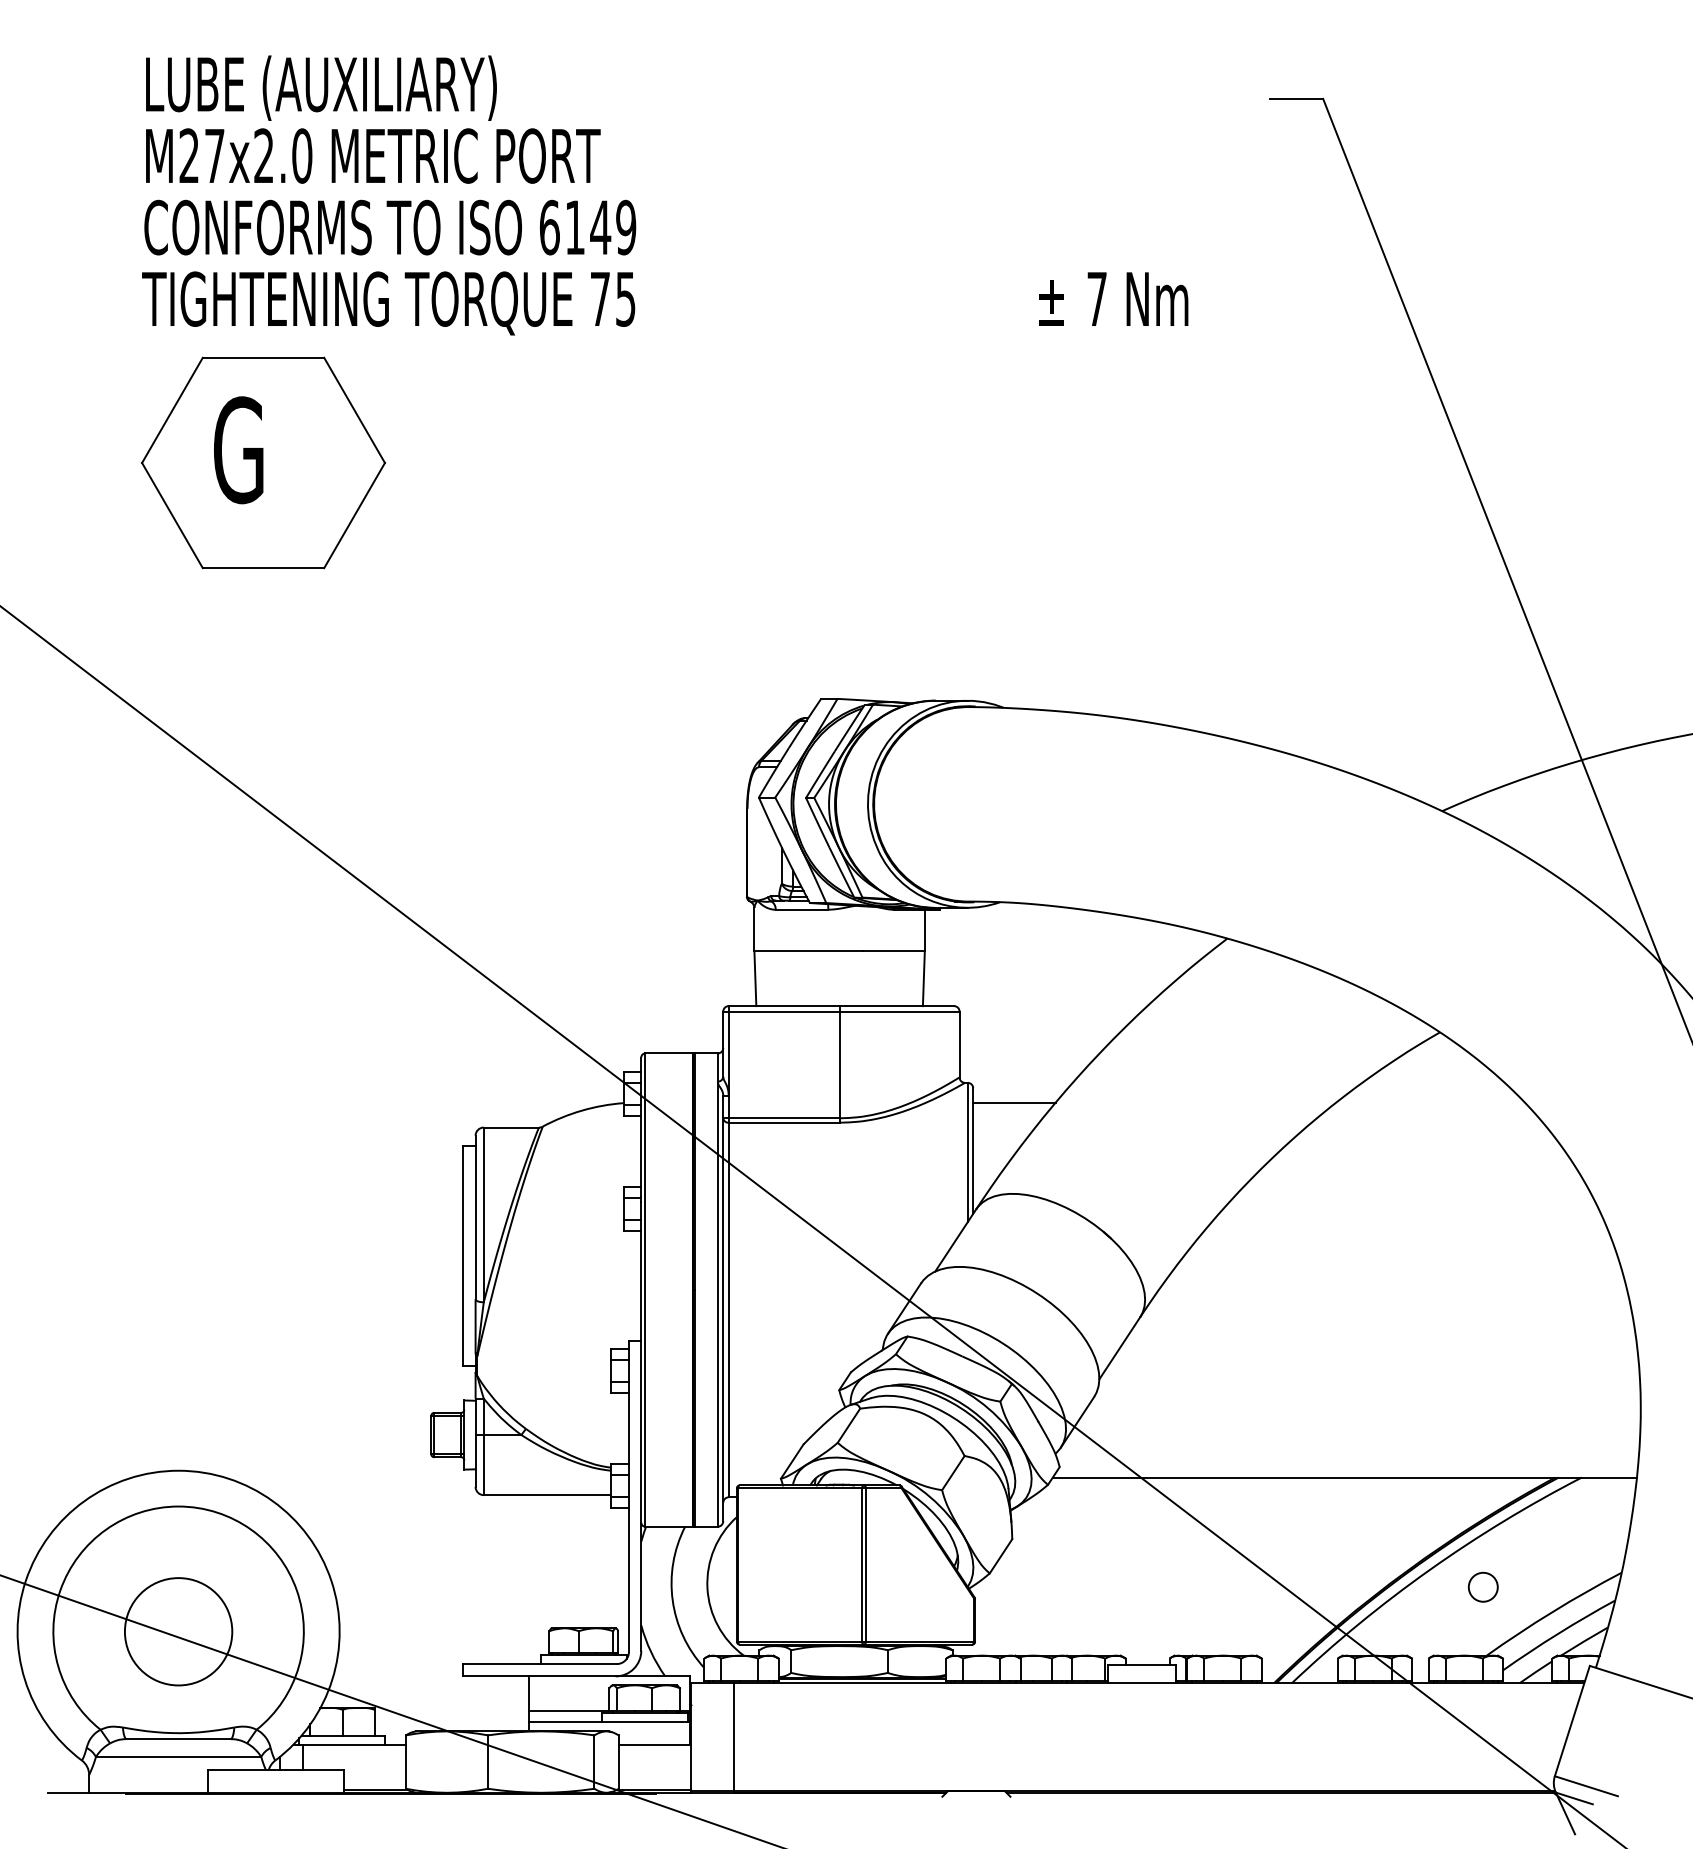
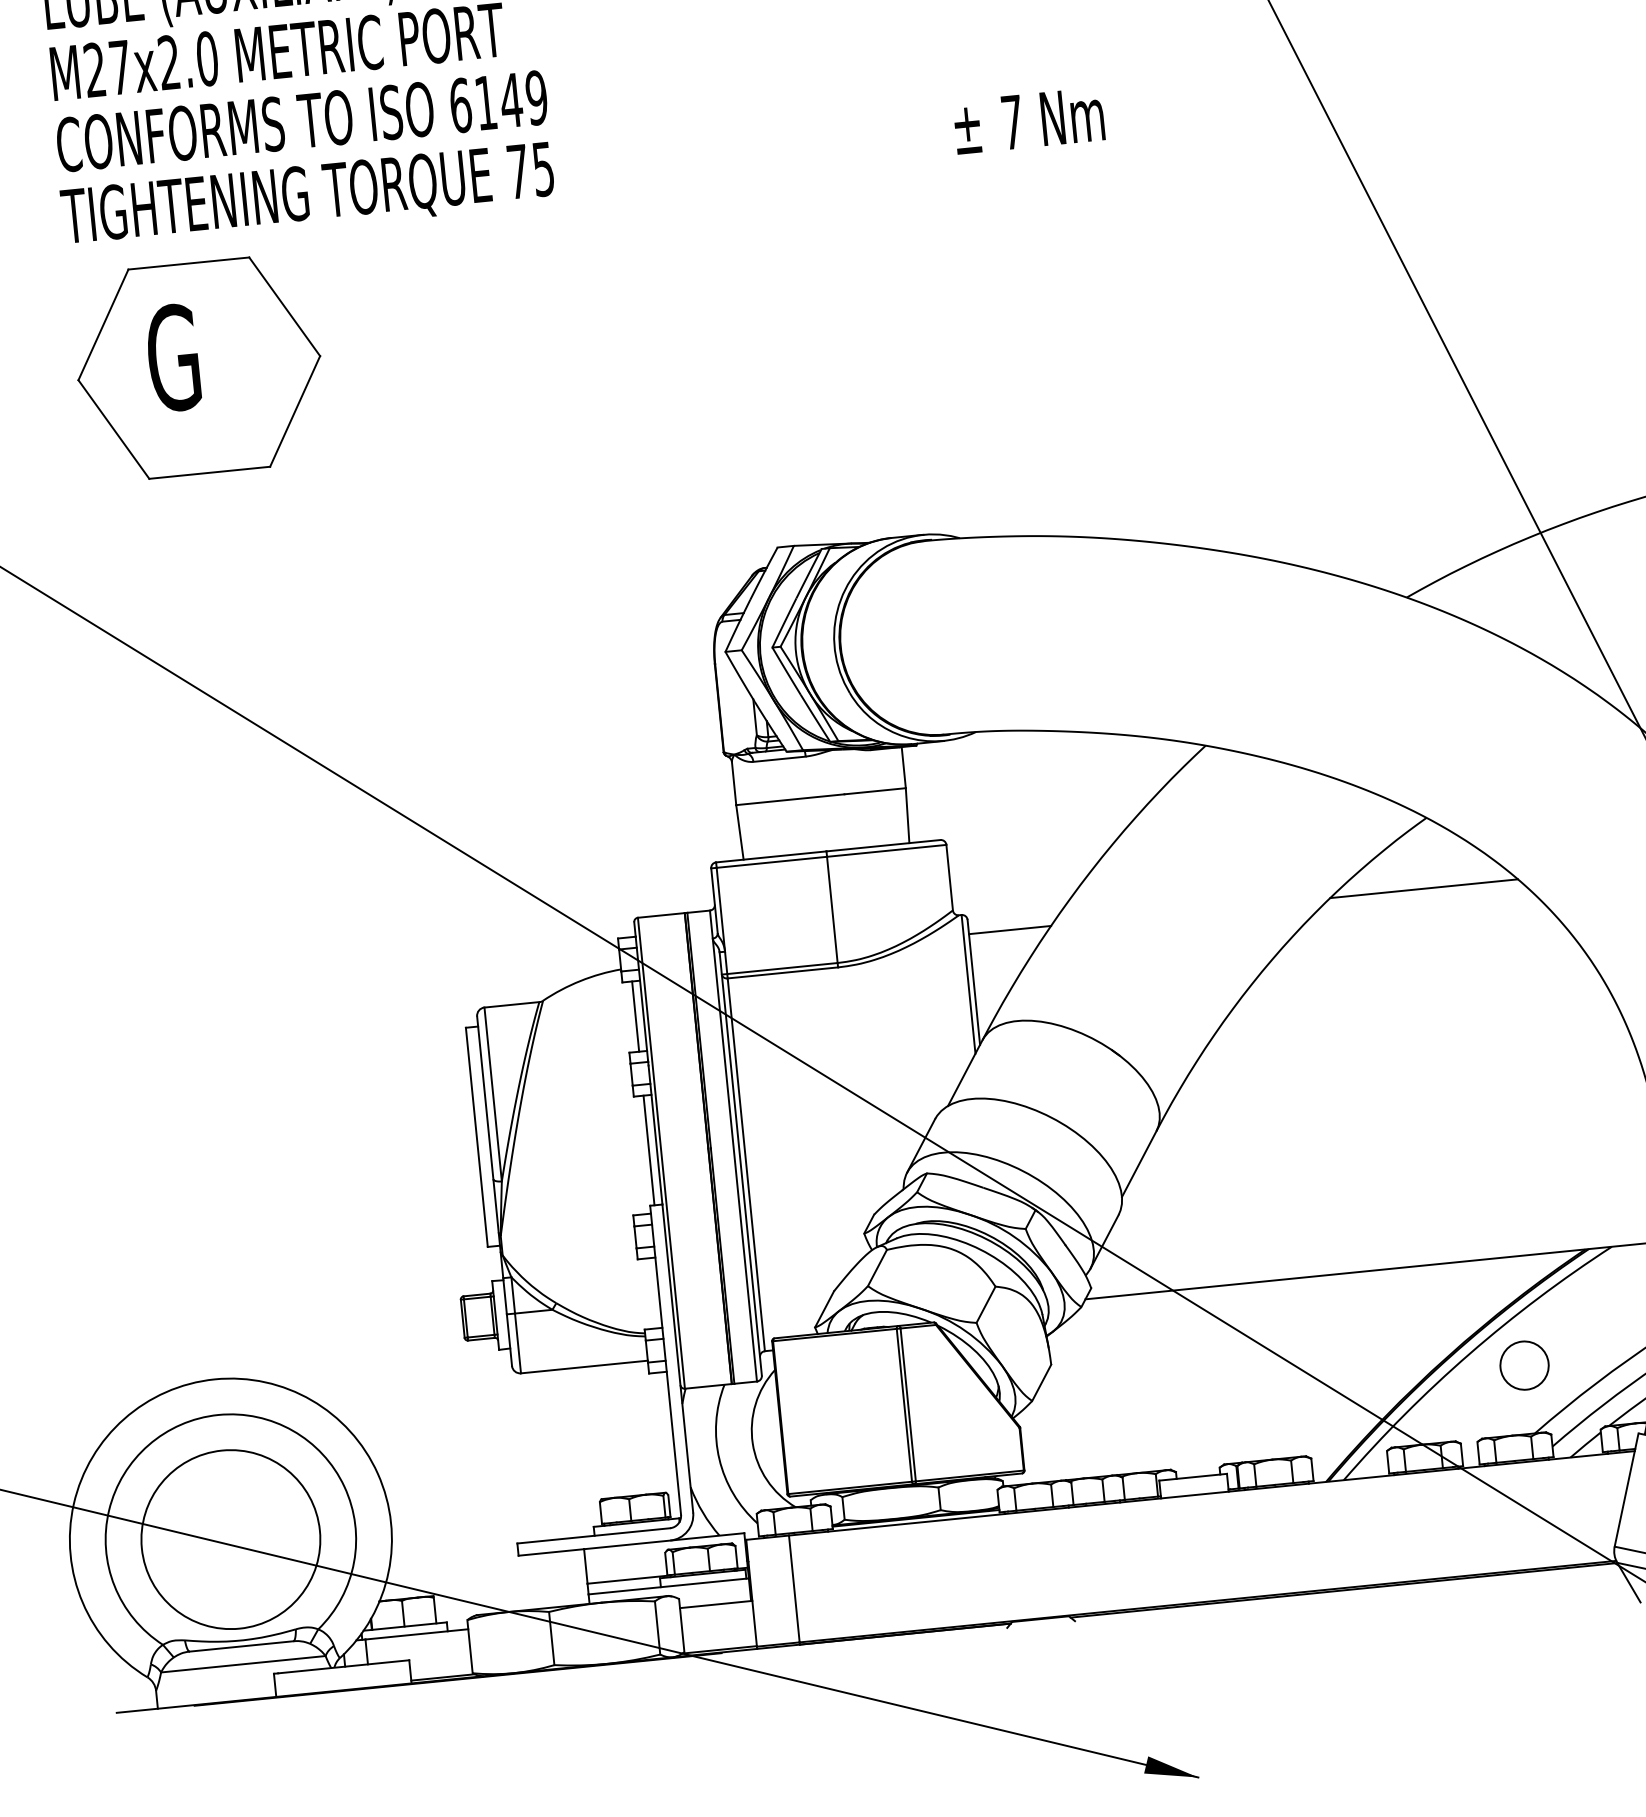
line: (1430, 1102) -> (1424, 888), added
line: (633, 1151) -> (635, 1016), added
line: (633, 1286) -> (649, 1150), added
circle: (1483, 1587) -> (1524, 1365), size x1.67
circle: (178, 1631) -> (230, 1539), size x1.67

